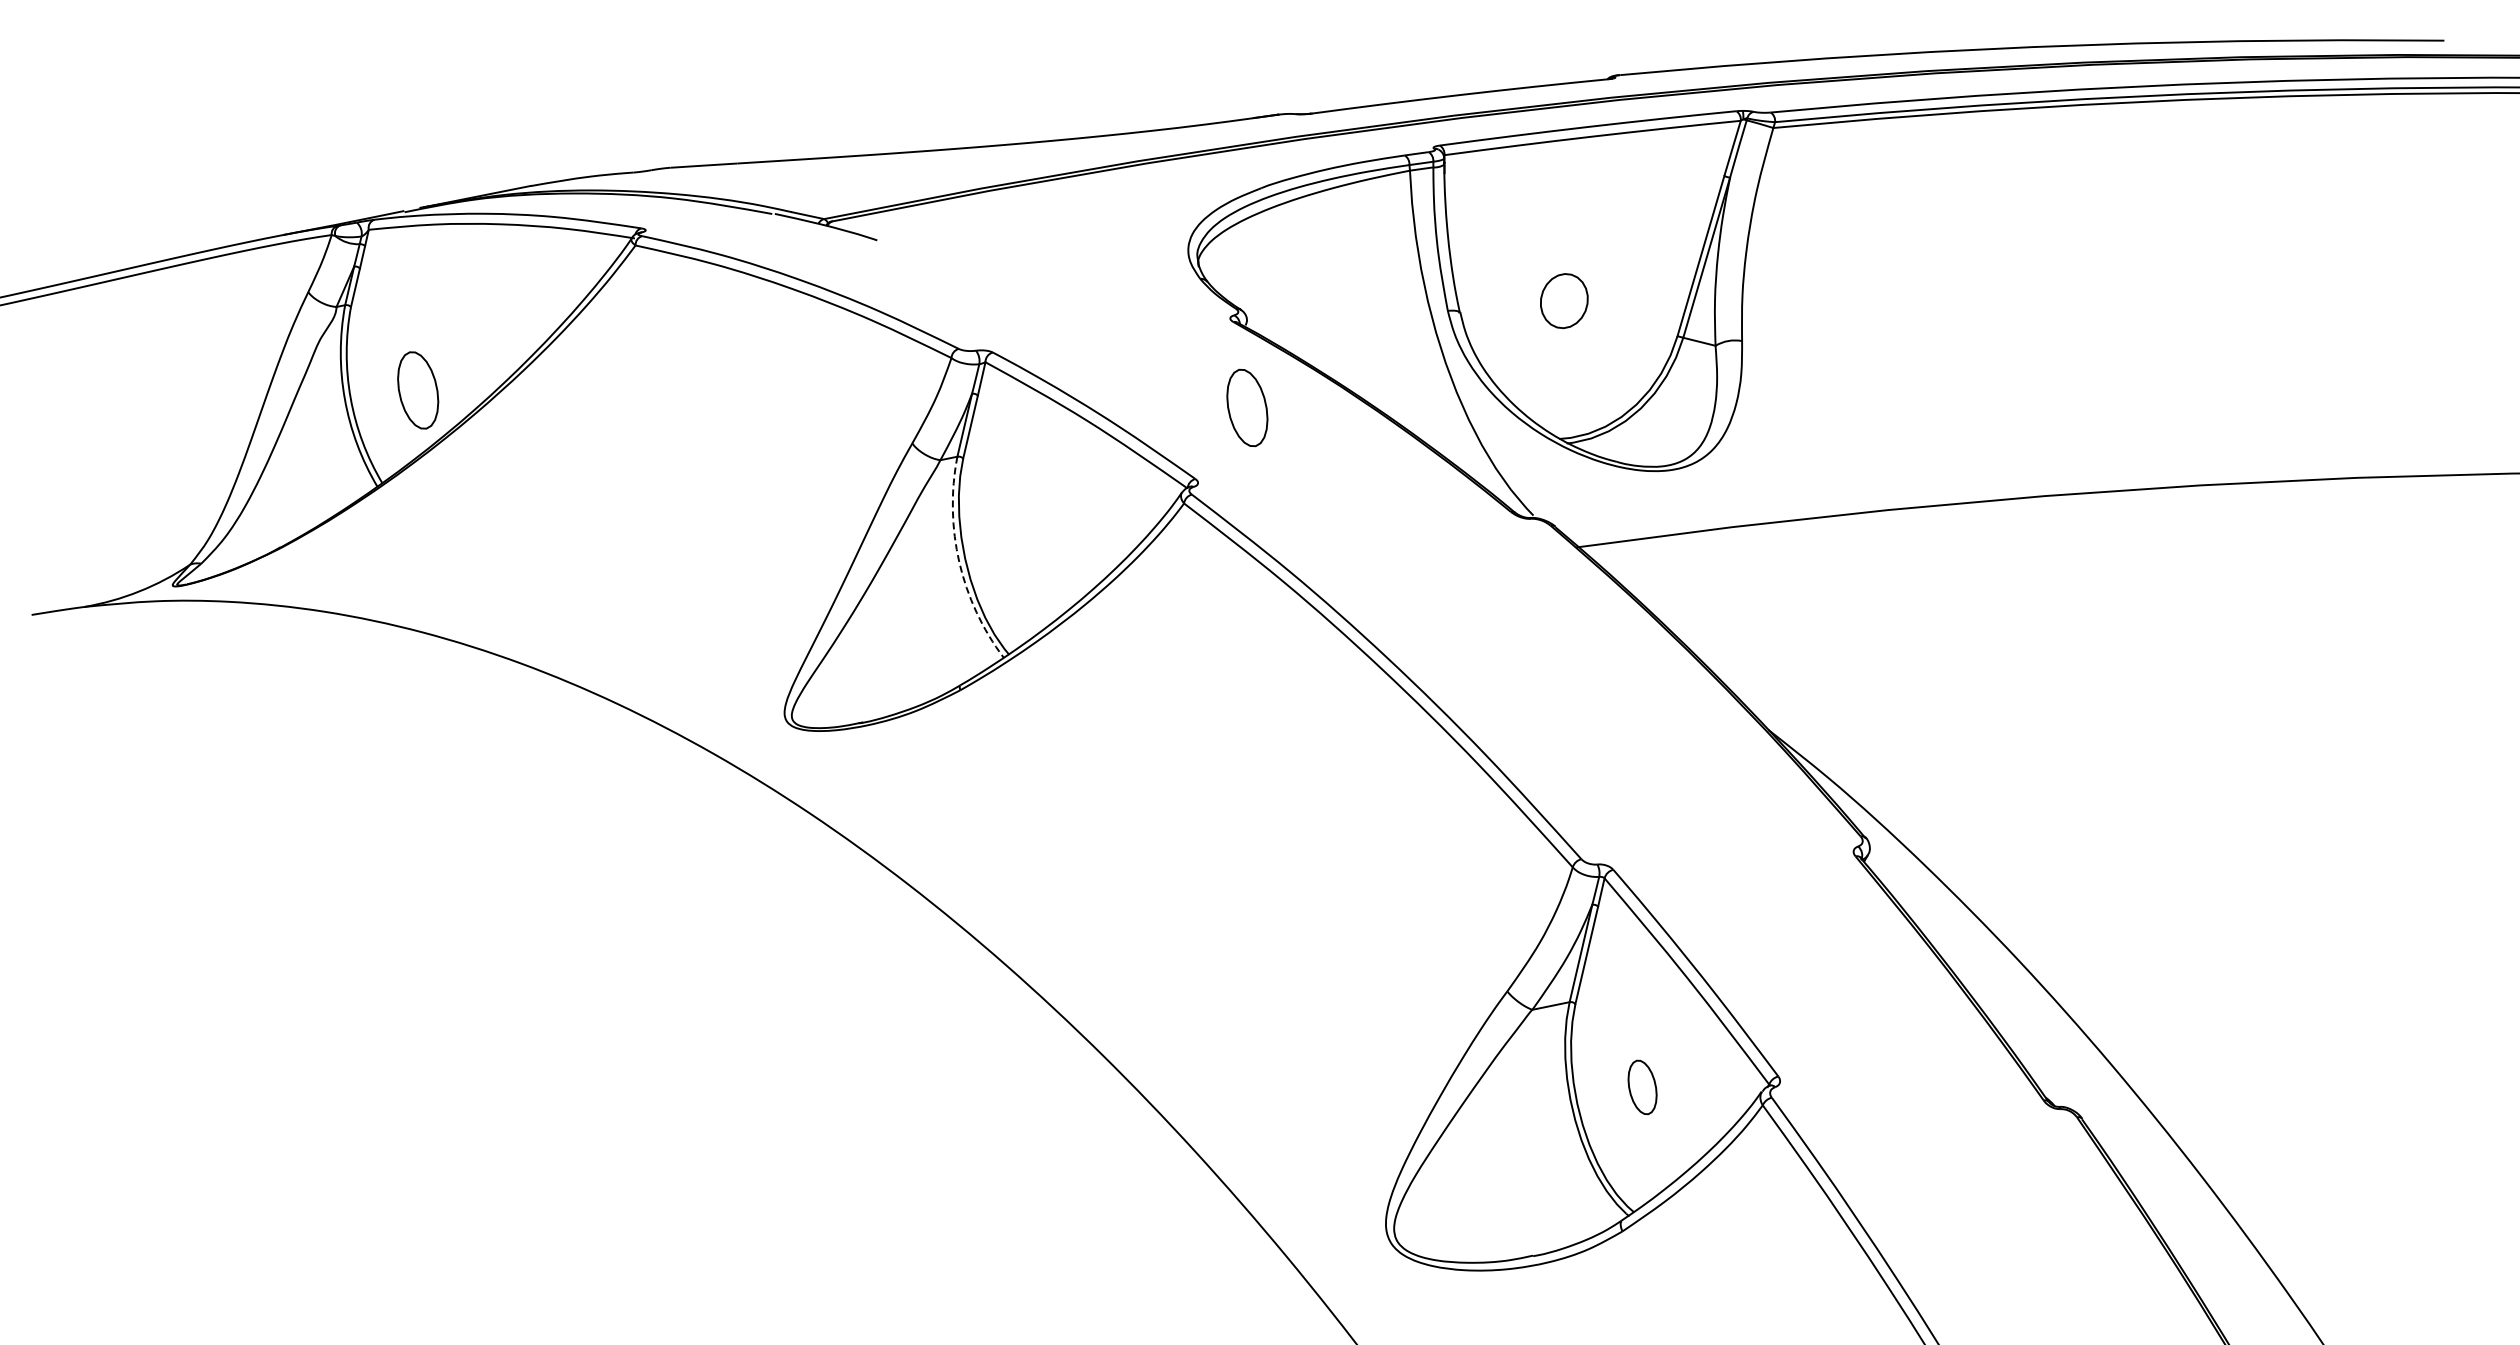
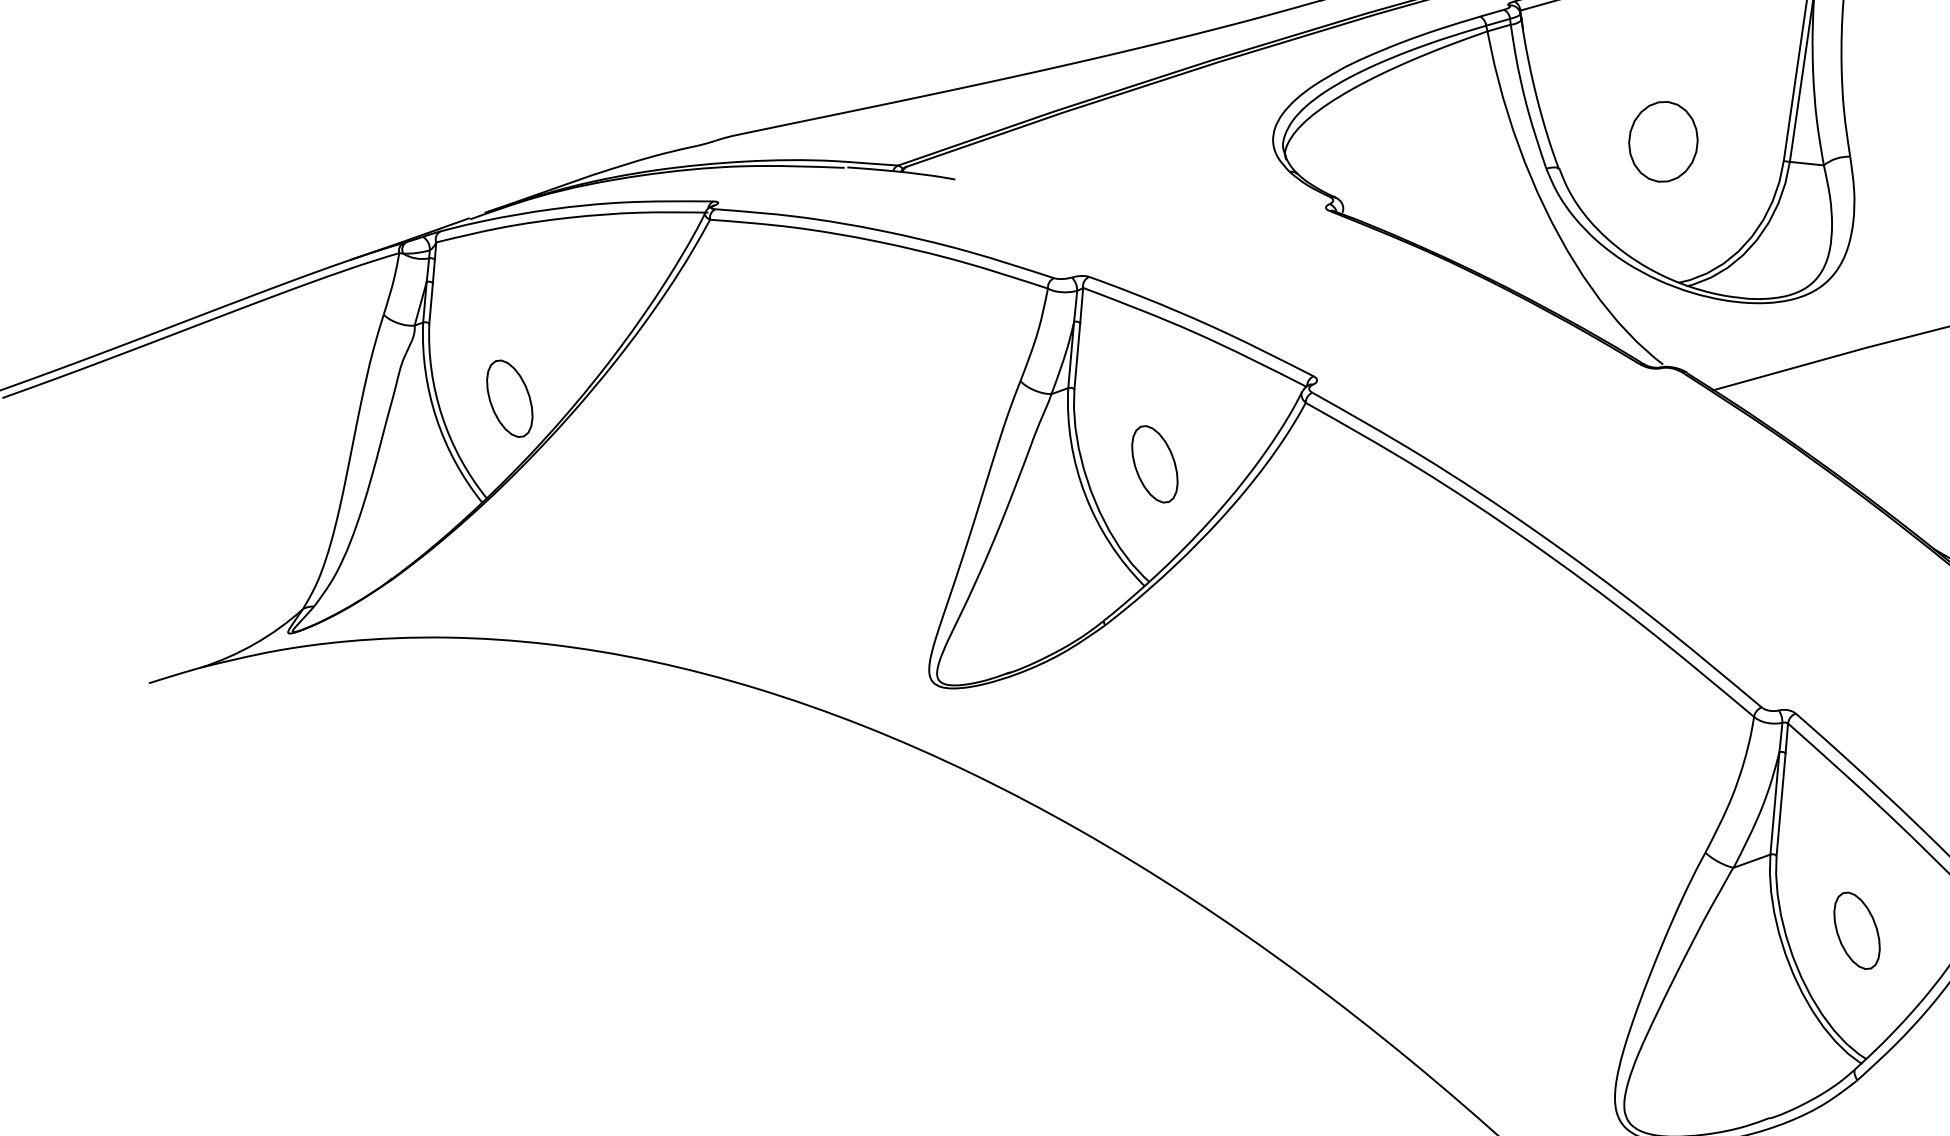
part: (1564, 300) -> (1663, 141), size x1.43
part: (1247, 407) -> (1154, 463), moved
arc: (959, 562) -> (1085, 495), dashed -> solid
part: (1642, 1087) -> (1856, 930), size x1.43

